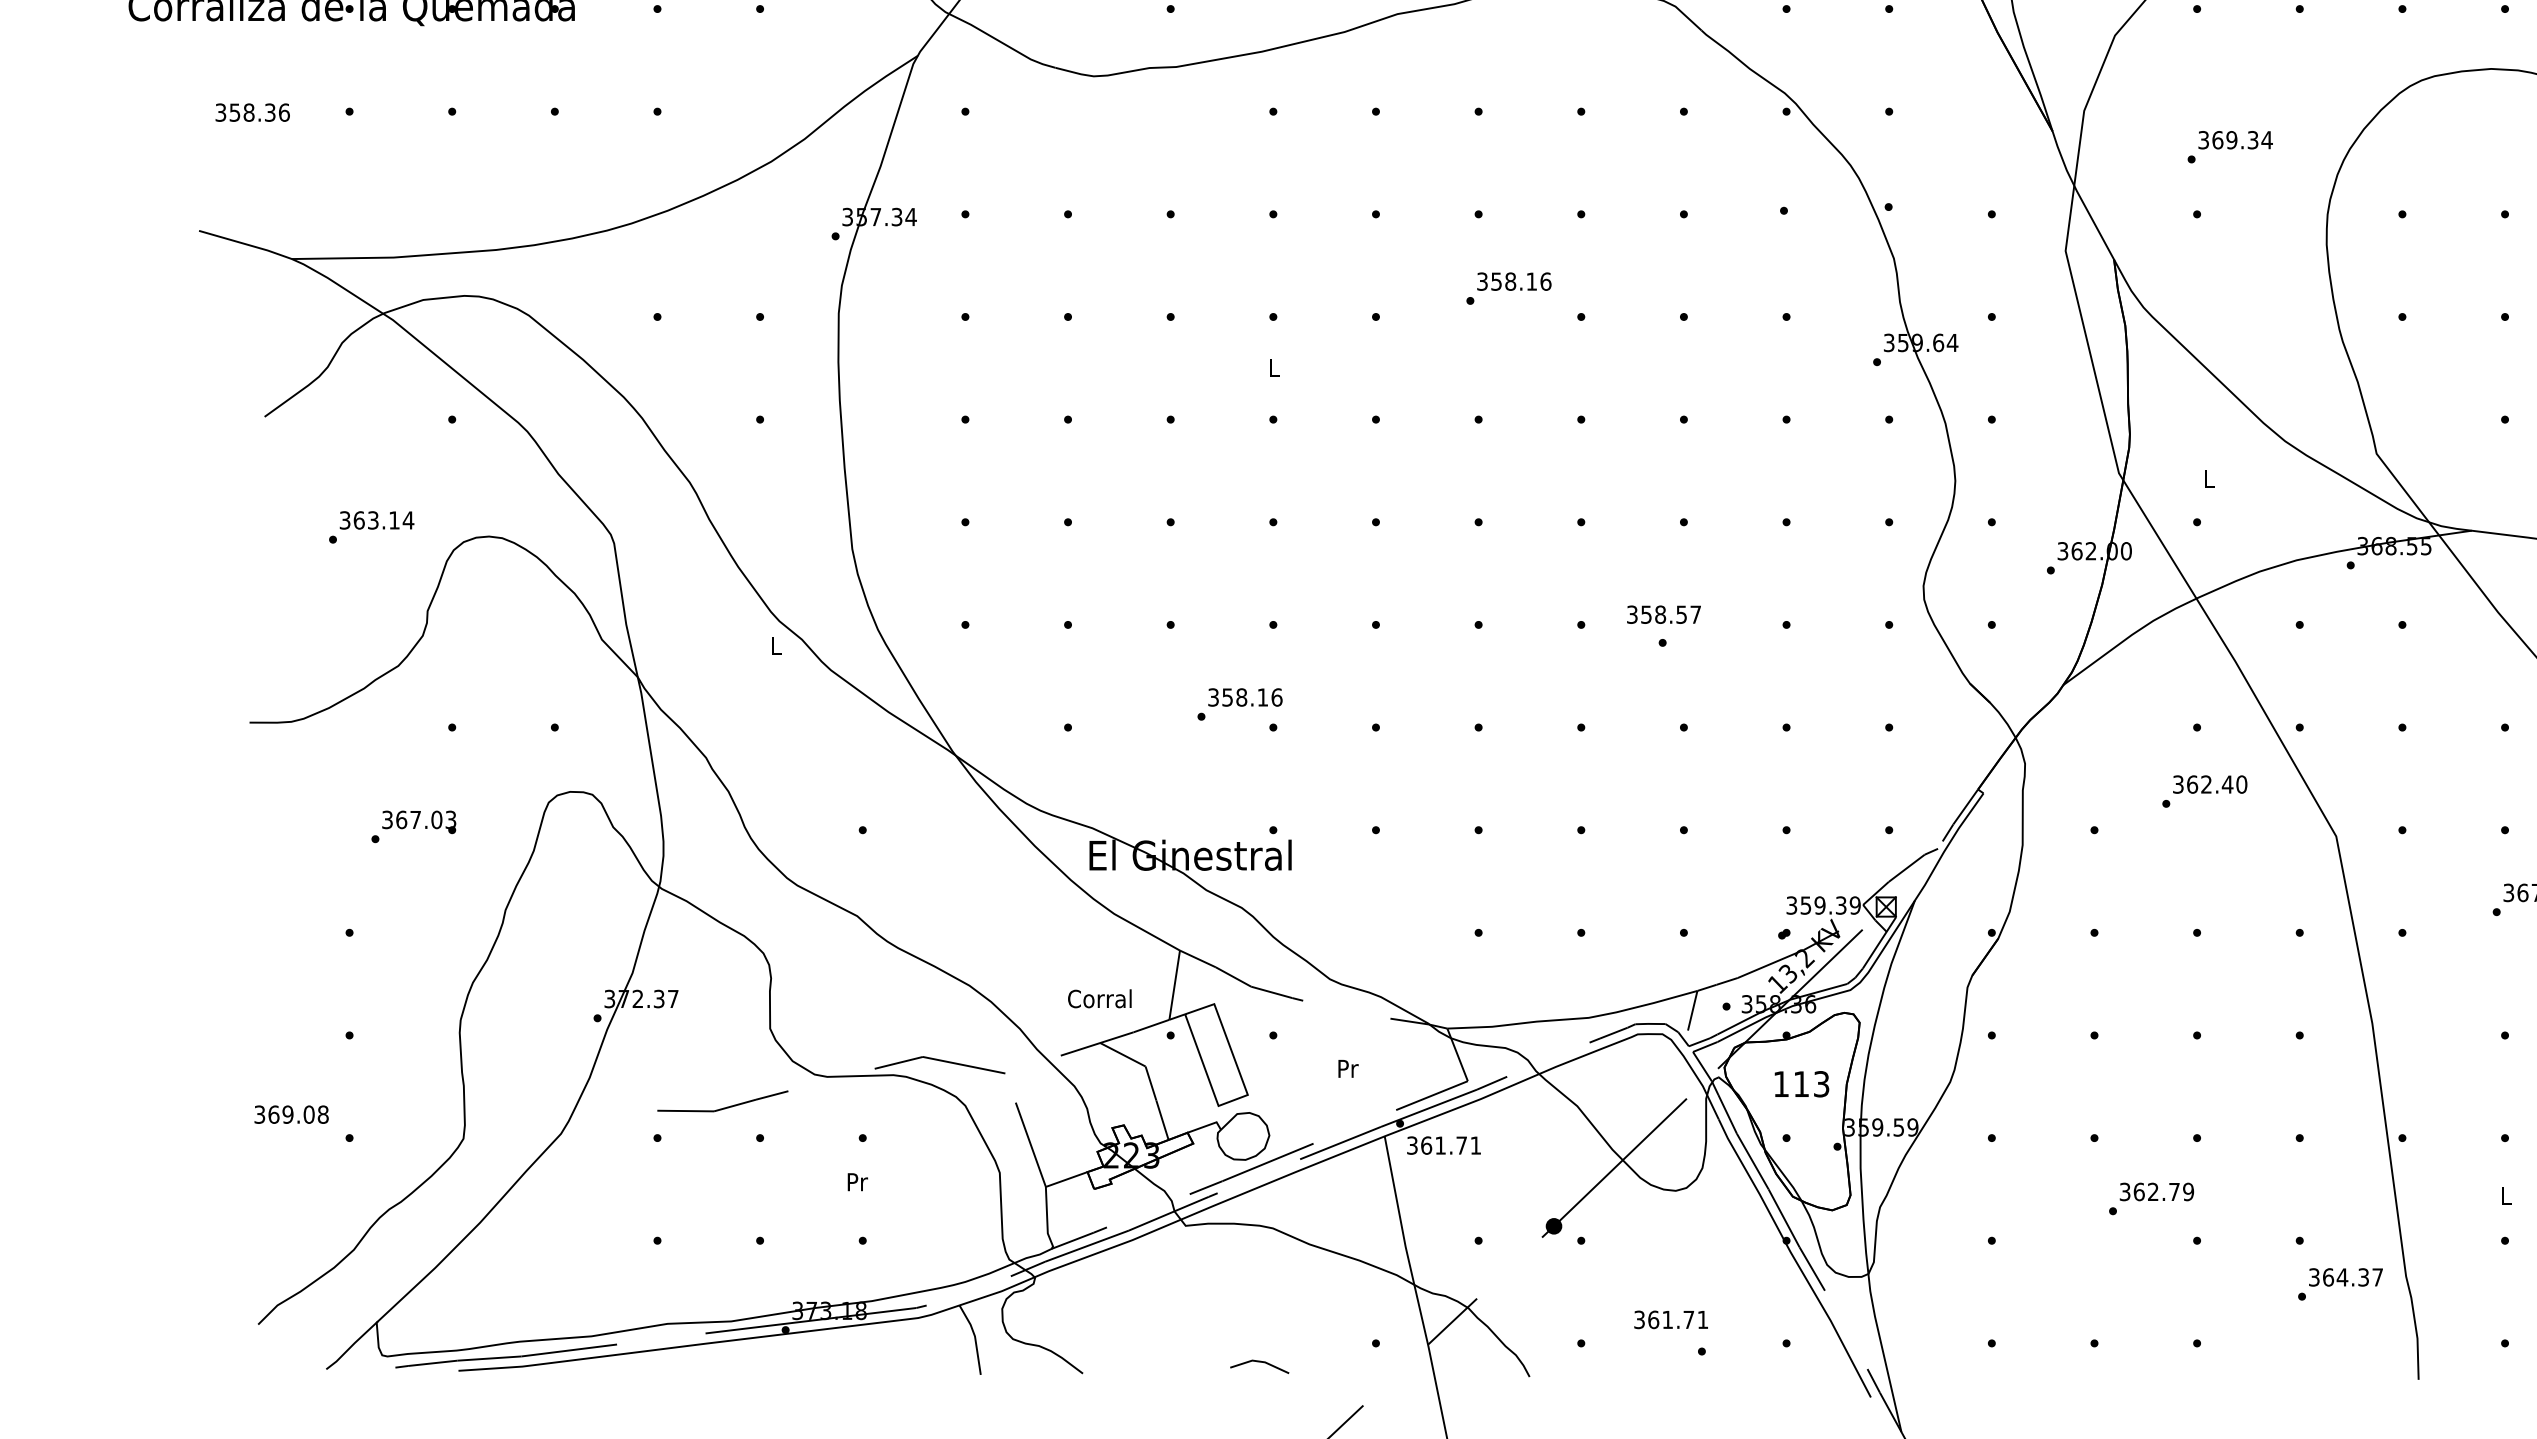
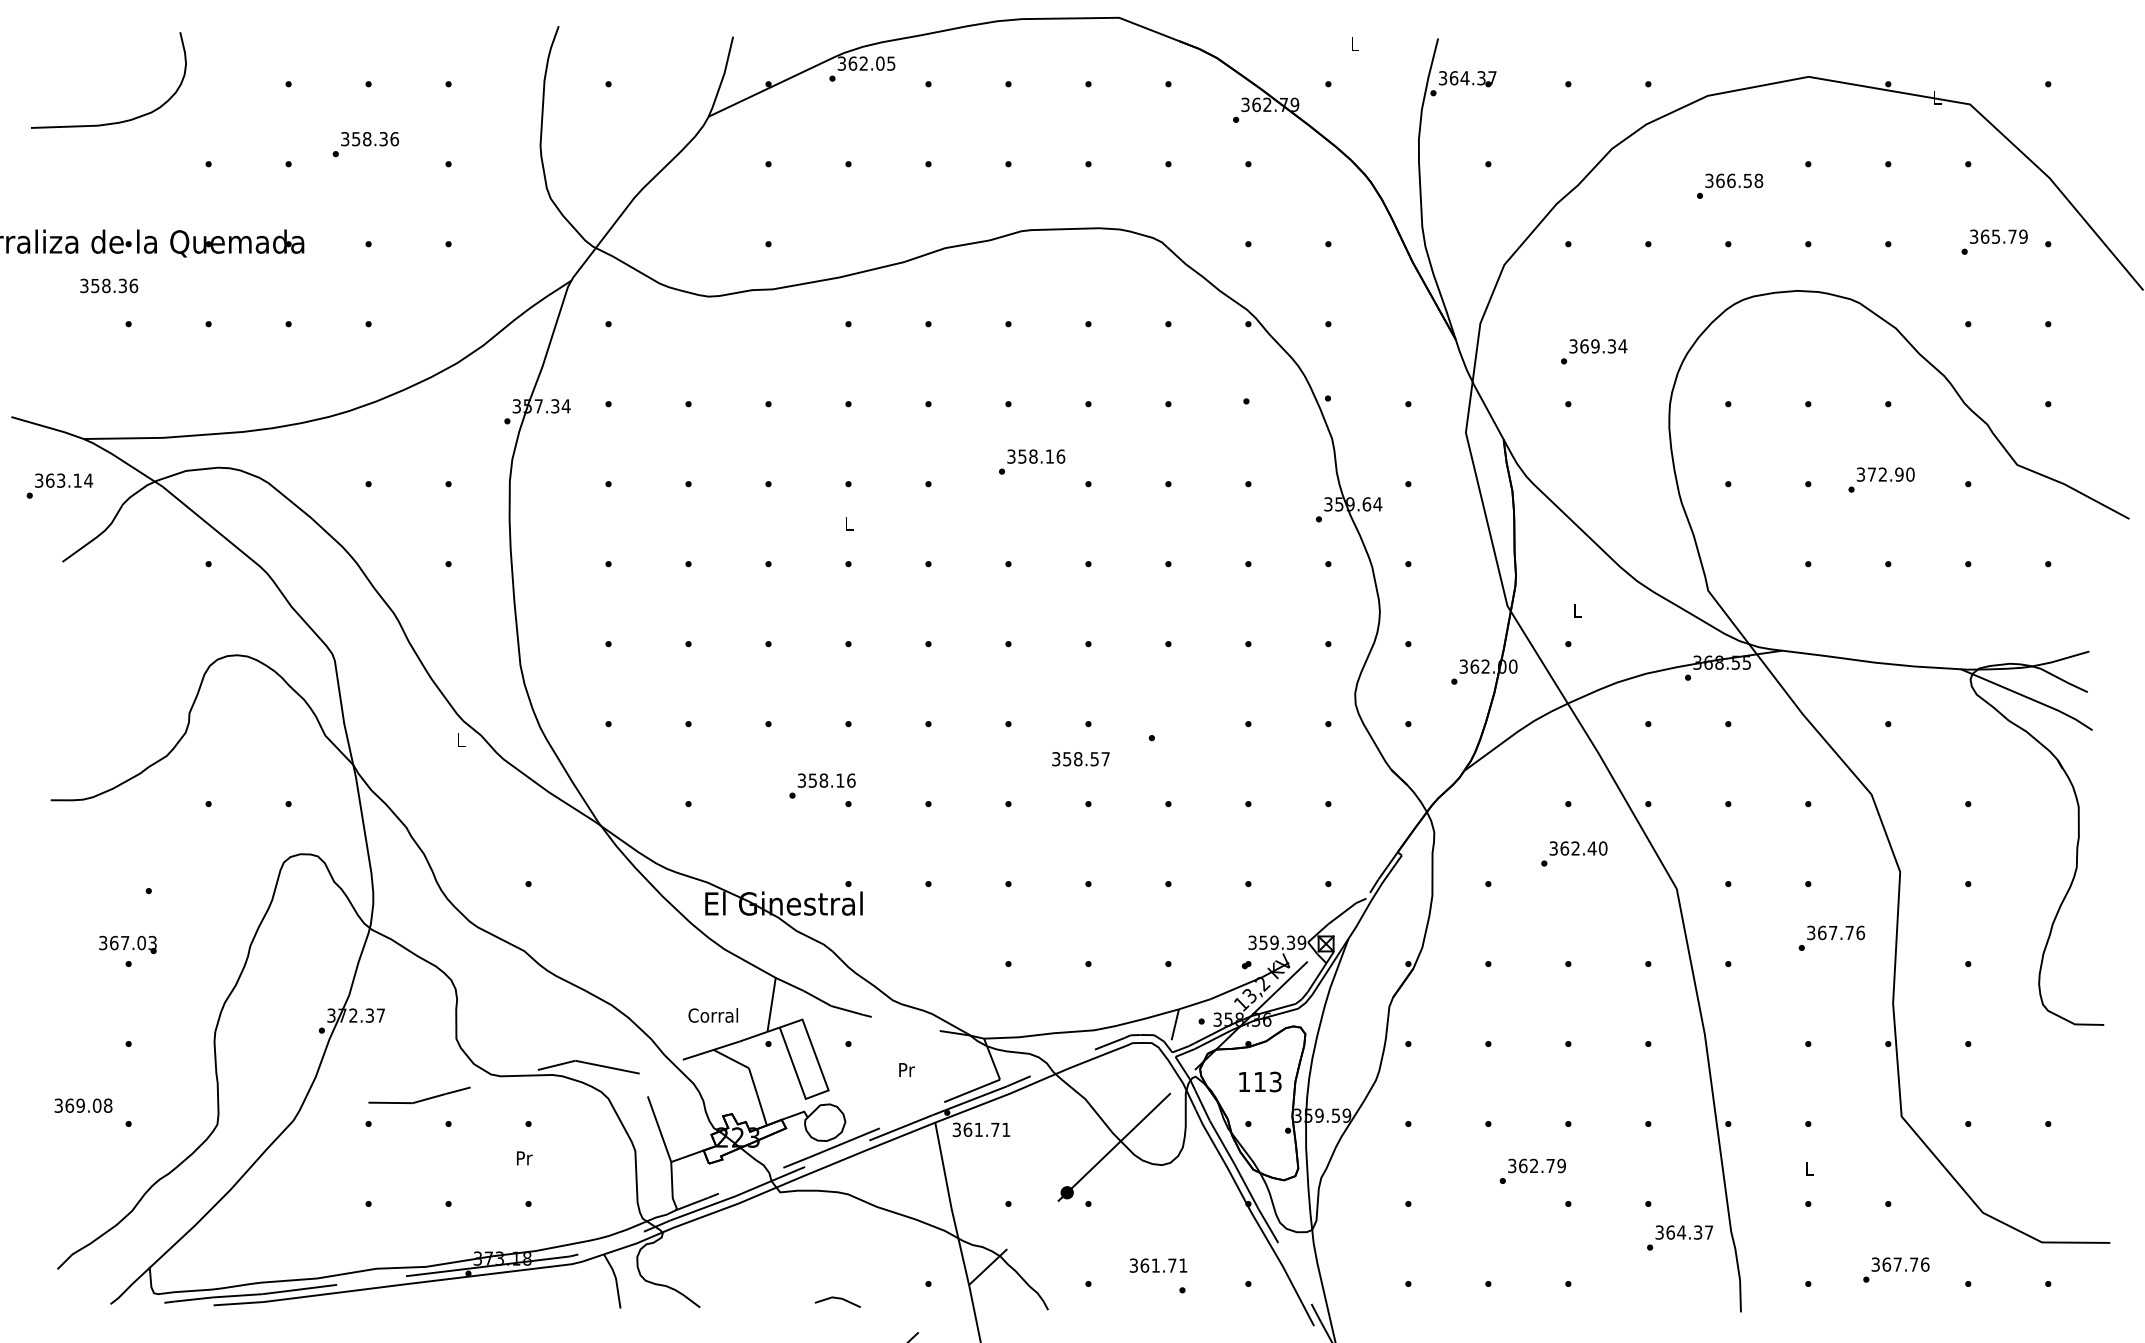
text: (253, 112) -> (109, 285), moved
text: (371, 526) -> (59, 485), moved
text: (1663, 615) -> (1080, 759), moved
text: (418, 821) -> (127, 944), moved

